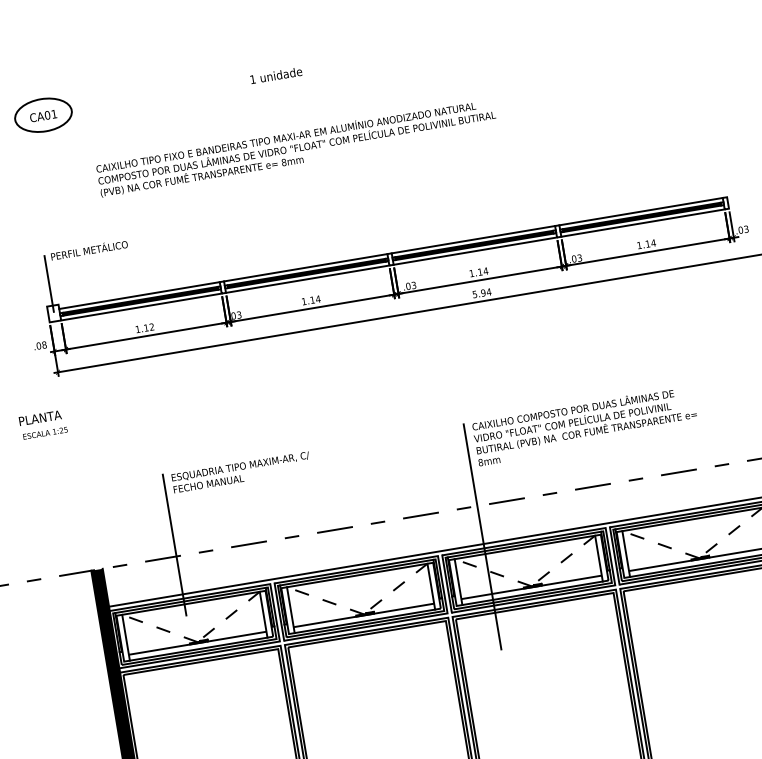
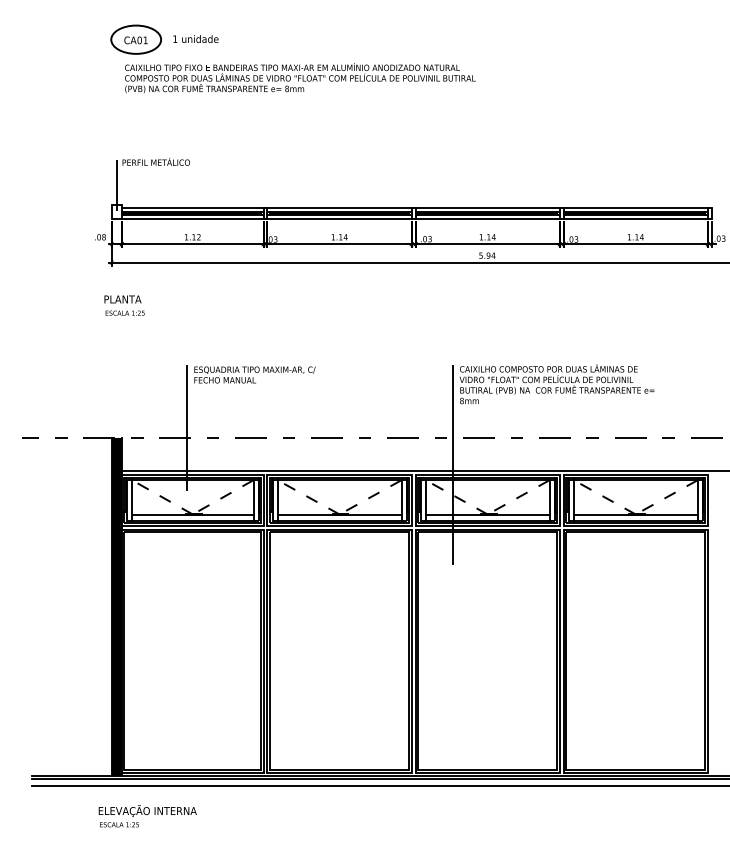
text: (275, 74) -> (195, 38), moved
text: (297, 148) -> (300, 78), moved
text: (43, 424) -> (124, 305), moved

